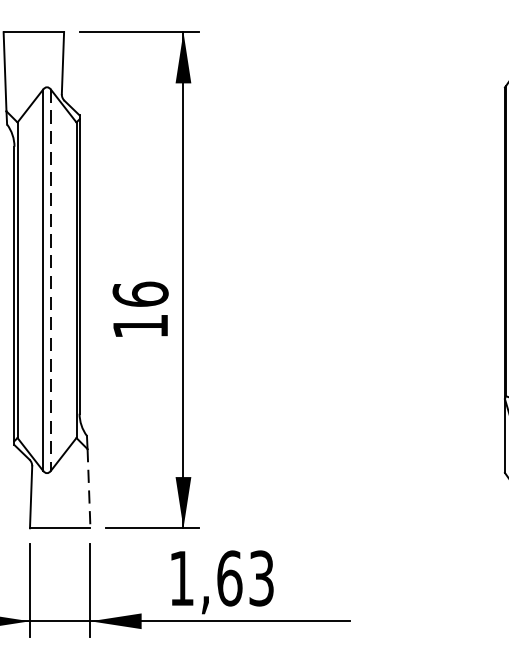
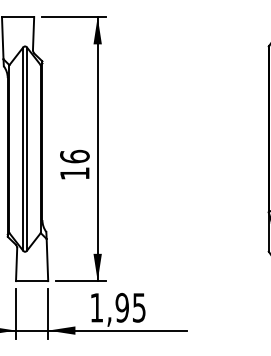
line: (51, 280) -> (27, 149), dashed -> solid
line: (89, 489) -> (47, 260), dashed -> solid
text: (245, 577) -> (130, 307), 1,63 -> 1,95

